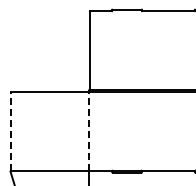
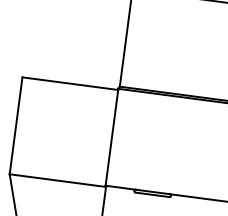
line: (88, 130) -> (111, 136), dashed -> solid
line: (10, 131) -> (16, 125), dashed -> solid

